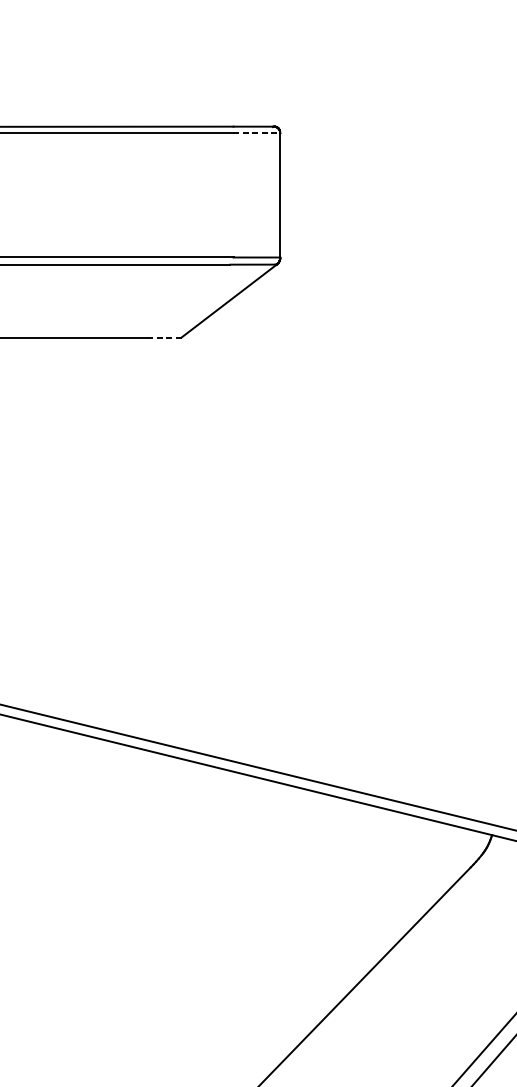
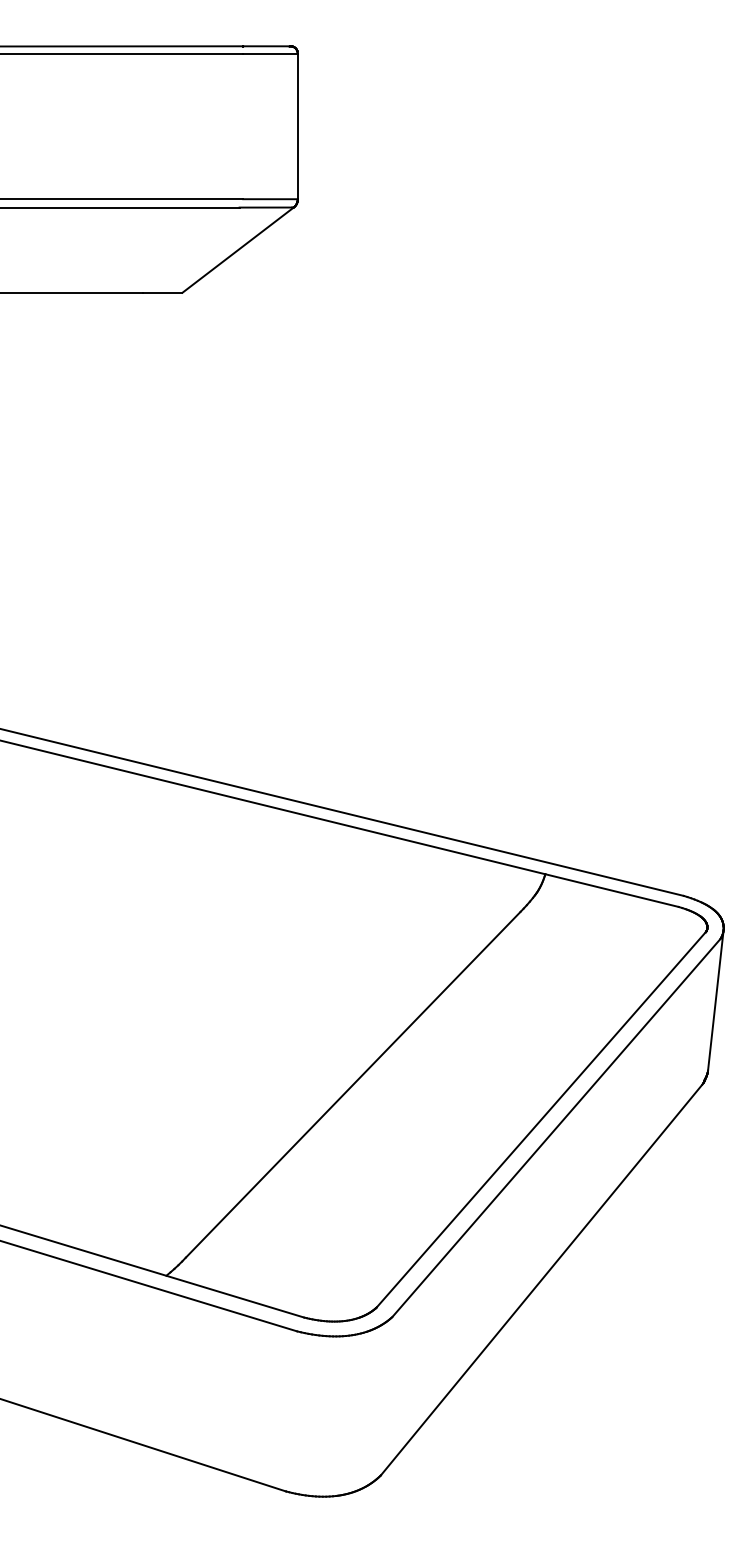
line: (257, 133) -> (271, 54), dashed -> solid
line: (164, 337) -> (162, 292), dashed -> solid

